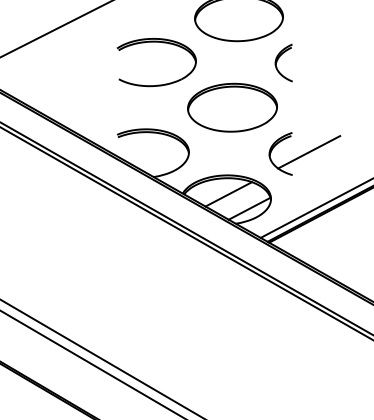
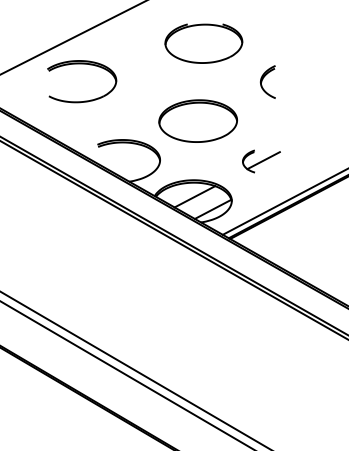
part: (157, 42) -> (82, 64), moved
part: (283, 62) -> (267, 81), moved
part: (305, 153) -> (261, 161), size x0.6

